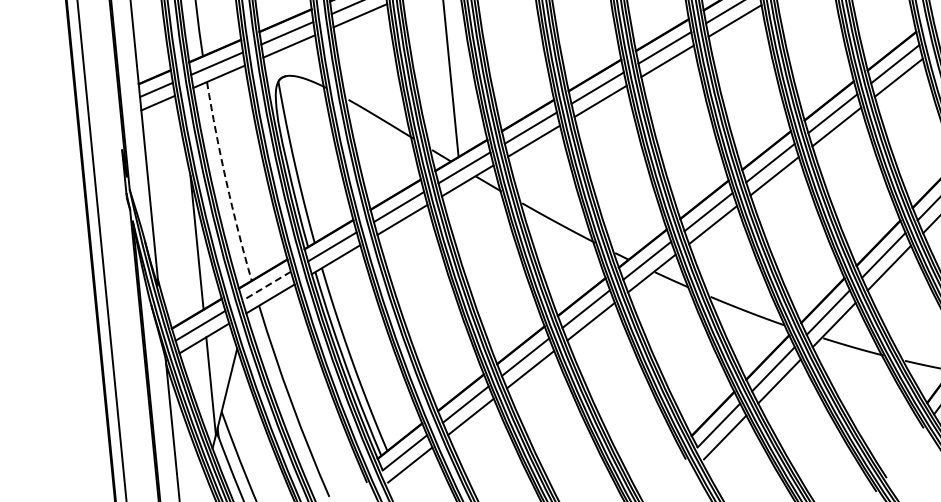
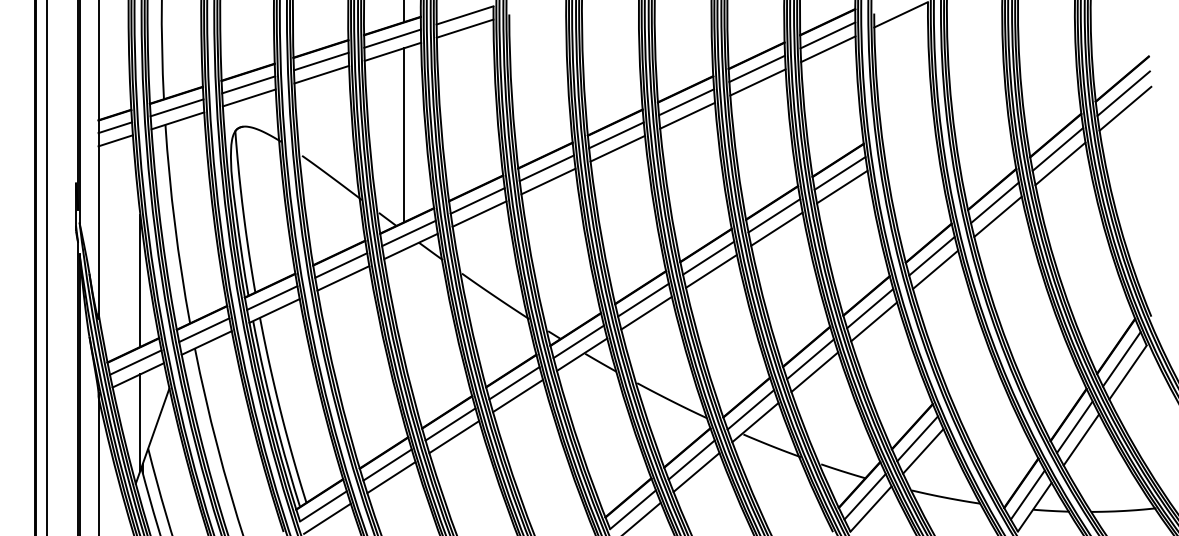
arc: (226, 182) -> (174, 224), dashed -> solid
line: (266, 286) -> (204, 330), dashed -> solid

